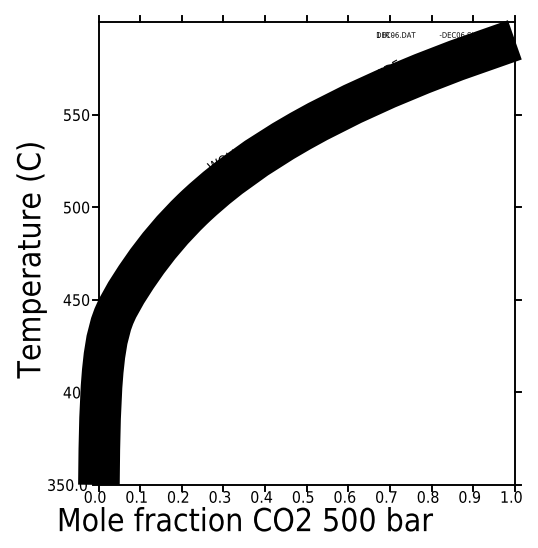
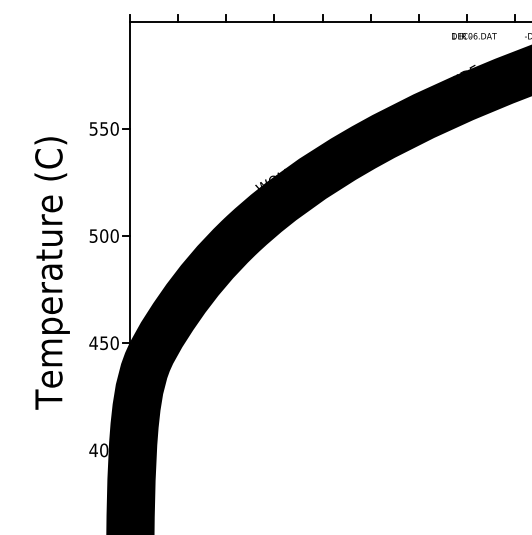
text: (31, 260) -> (52, 273), moved

